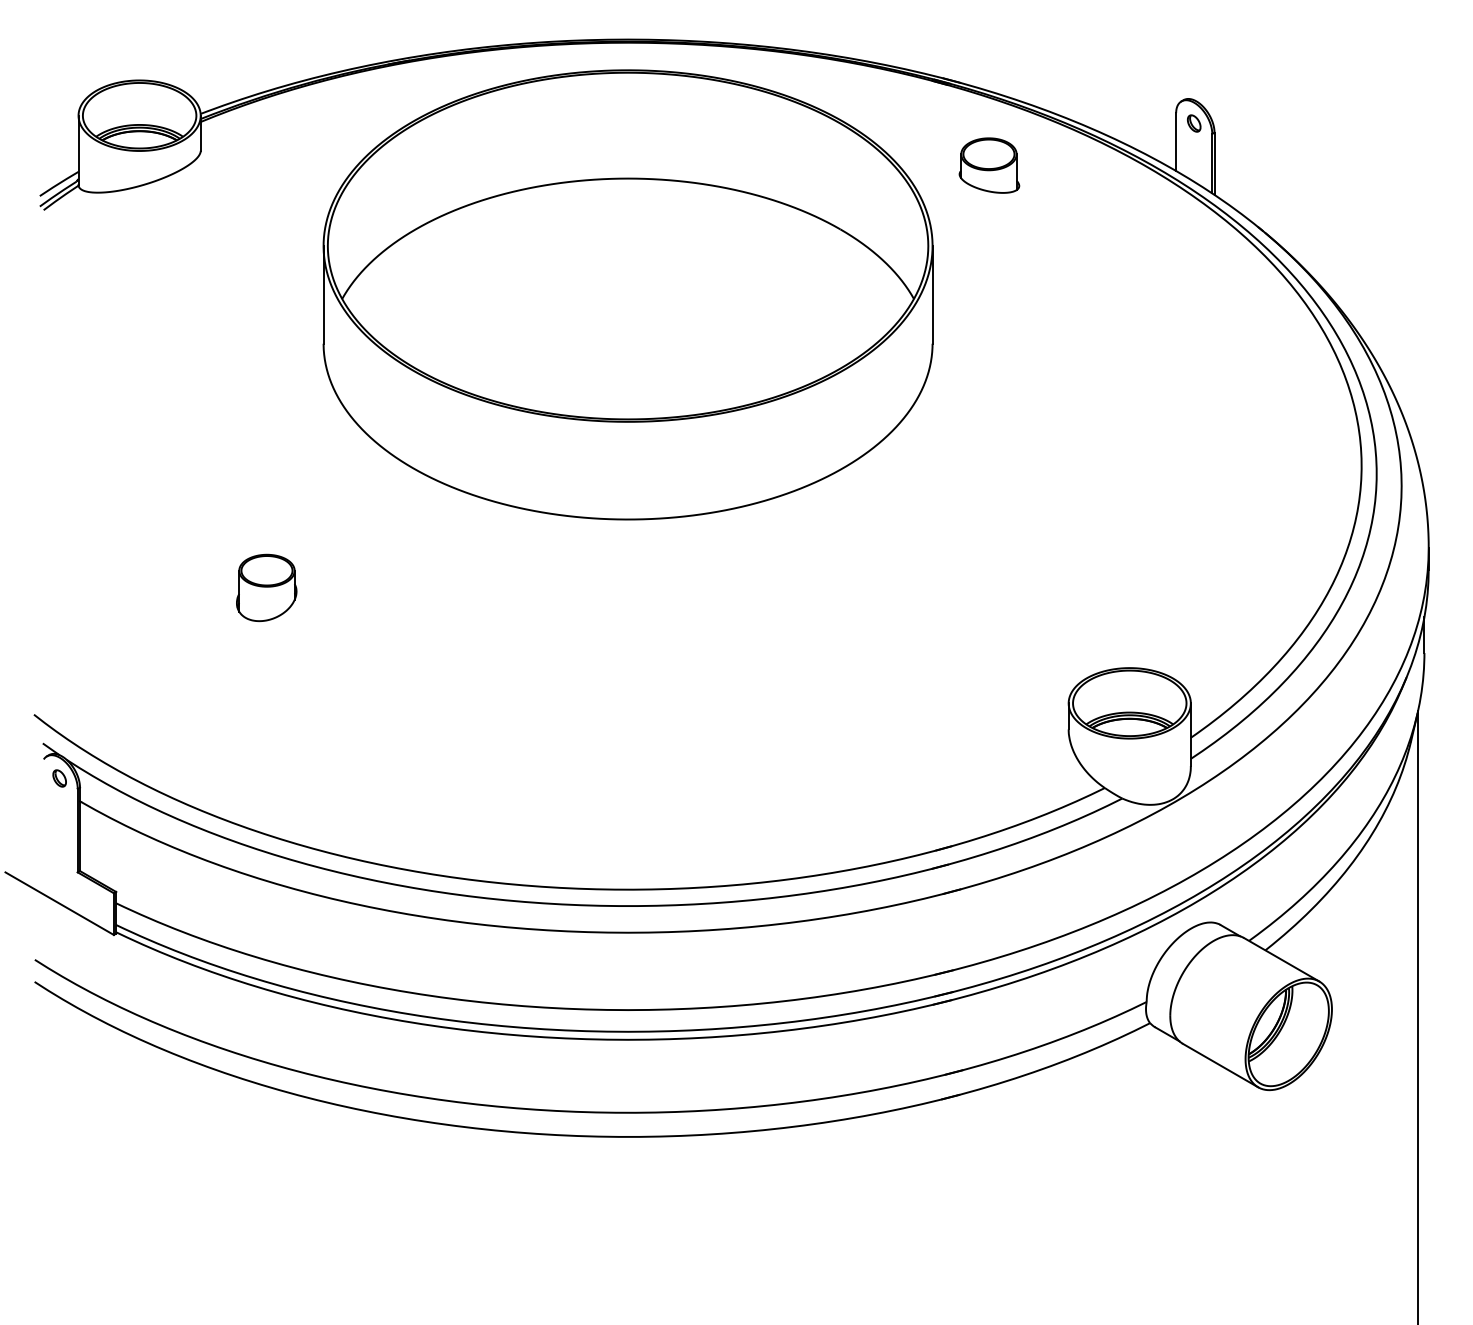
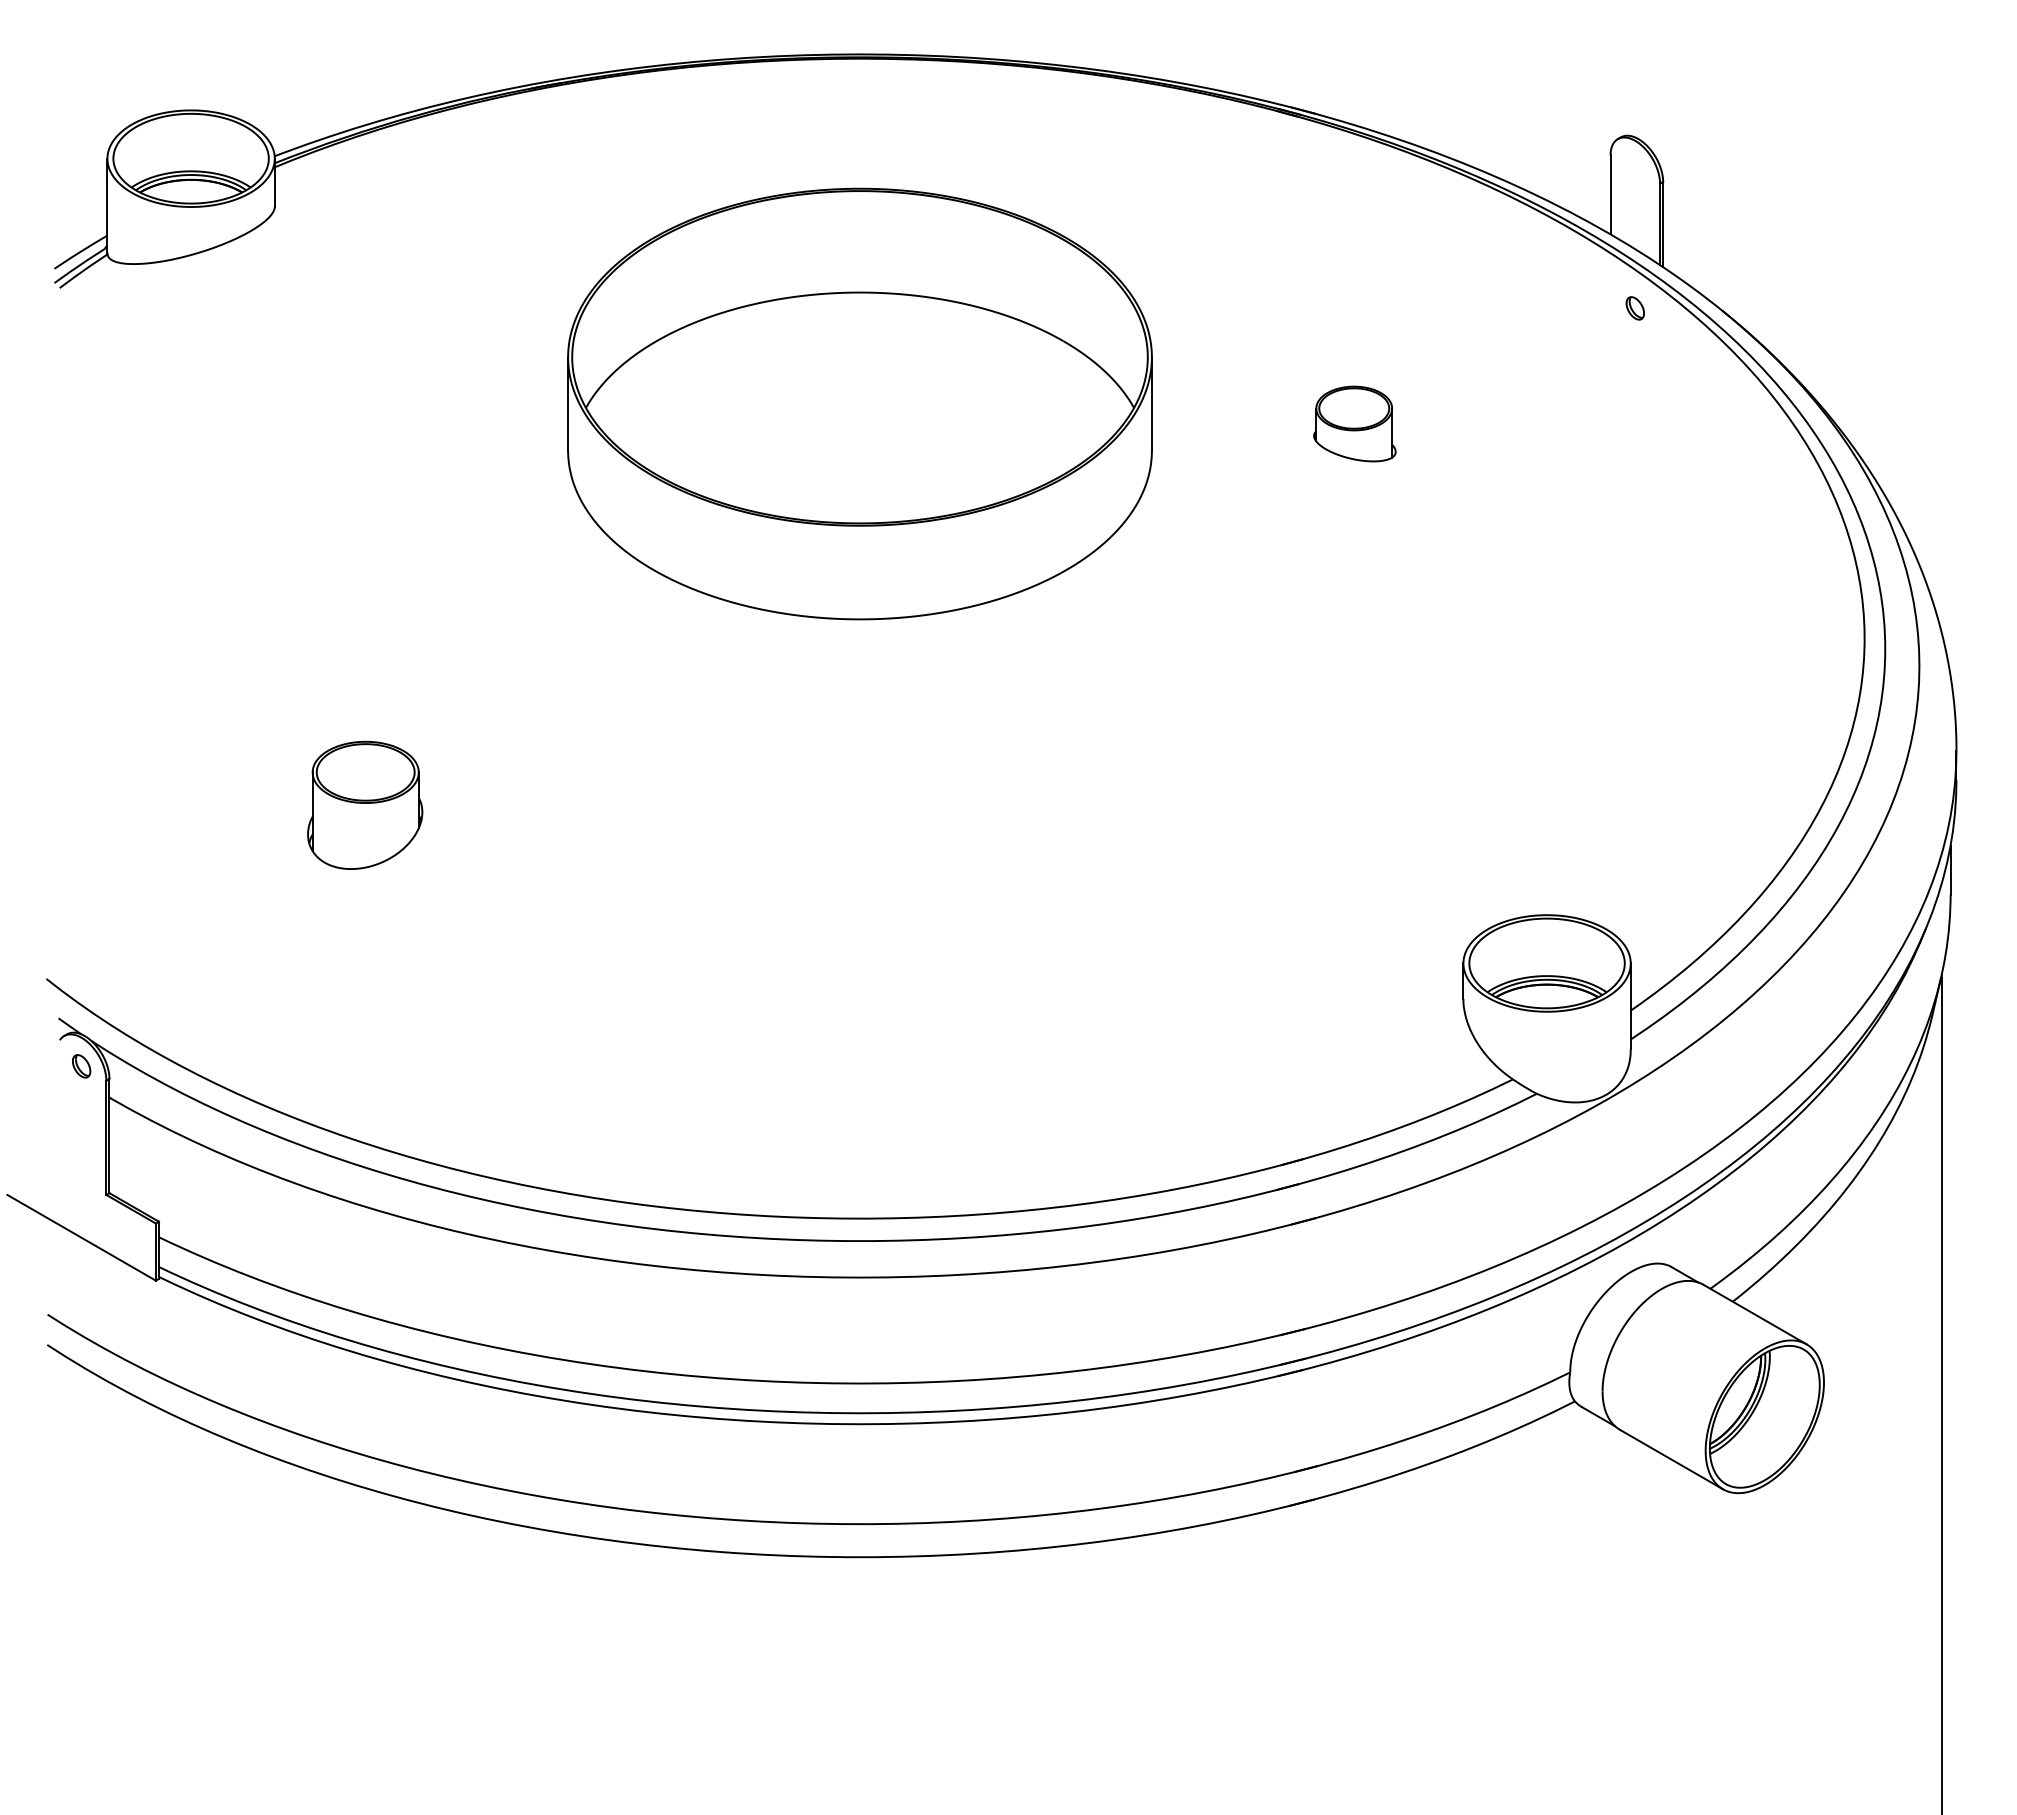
part: (1193, 123) -> (1634, 308), moved
part: (989, 165) -> (1354, 423), moved
part: (627, 294) -> (859, 403), size x0.7
part: (266, 588) -> (364, 805), size x1.4

